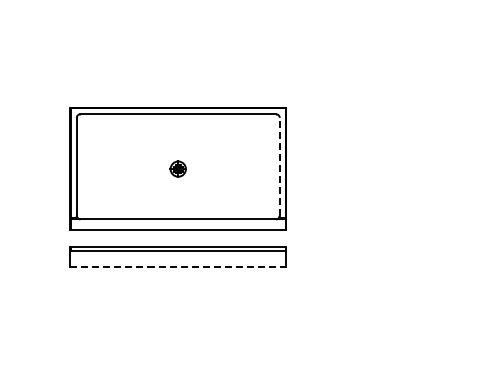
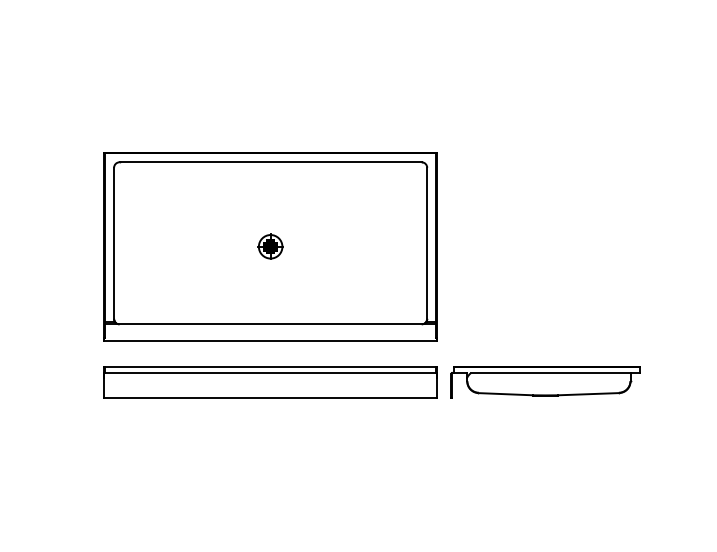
line: (279, 166) -> (426, 242), dashed -> solid
part: (356, 256) -> (545, 381), added
line: (178, 266) -> (270, 396), dashed -> solid

